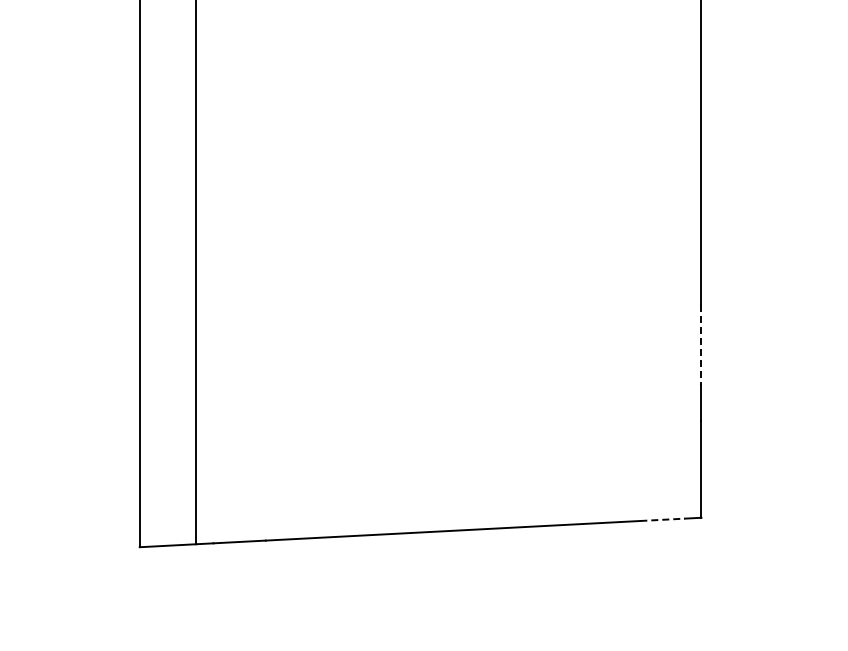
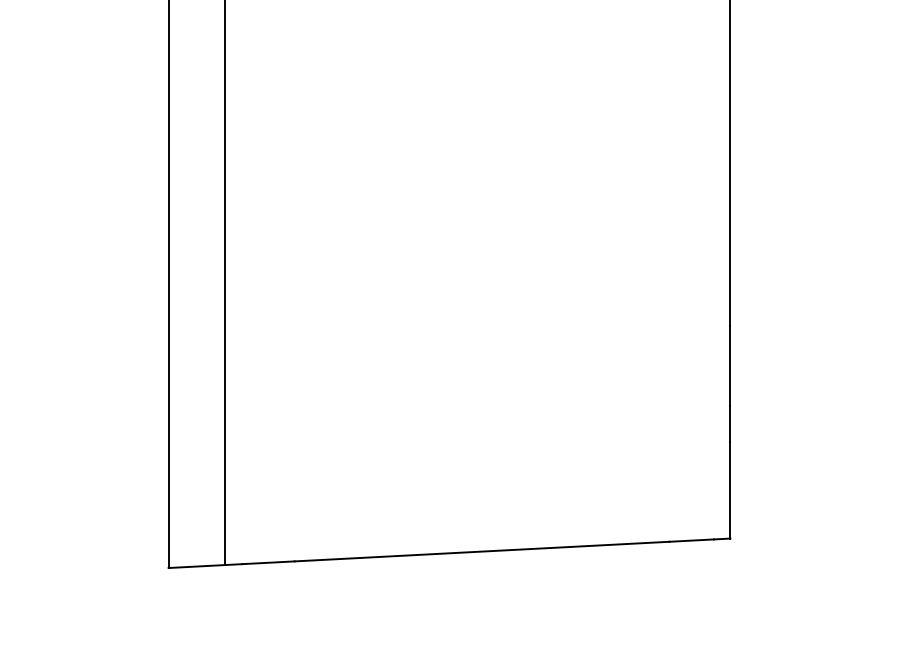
line: (701, 345) -> (730, 366), dashed -> solid
line: (663, 519) -> (692, 540), dashed -> solid

